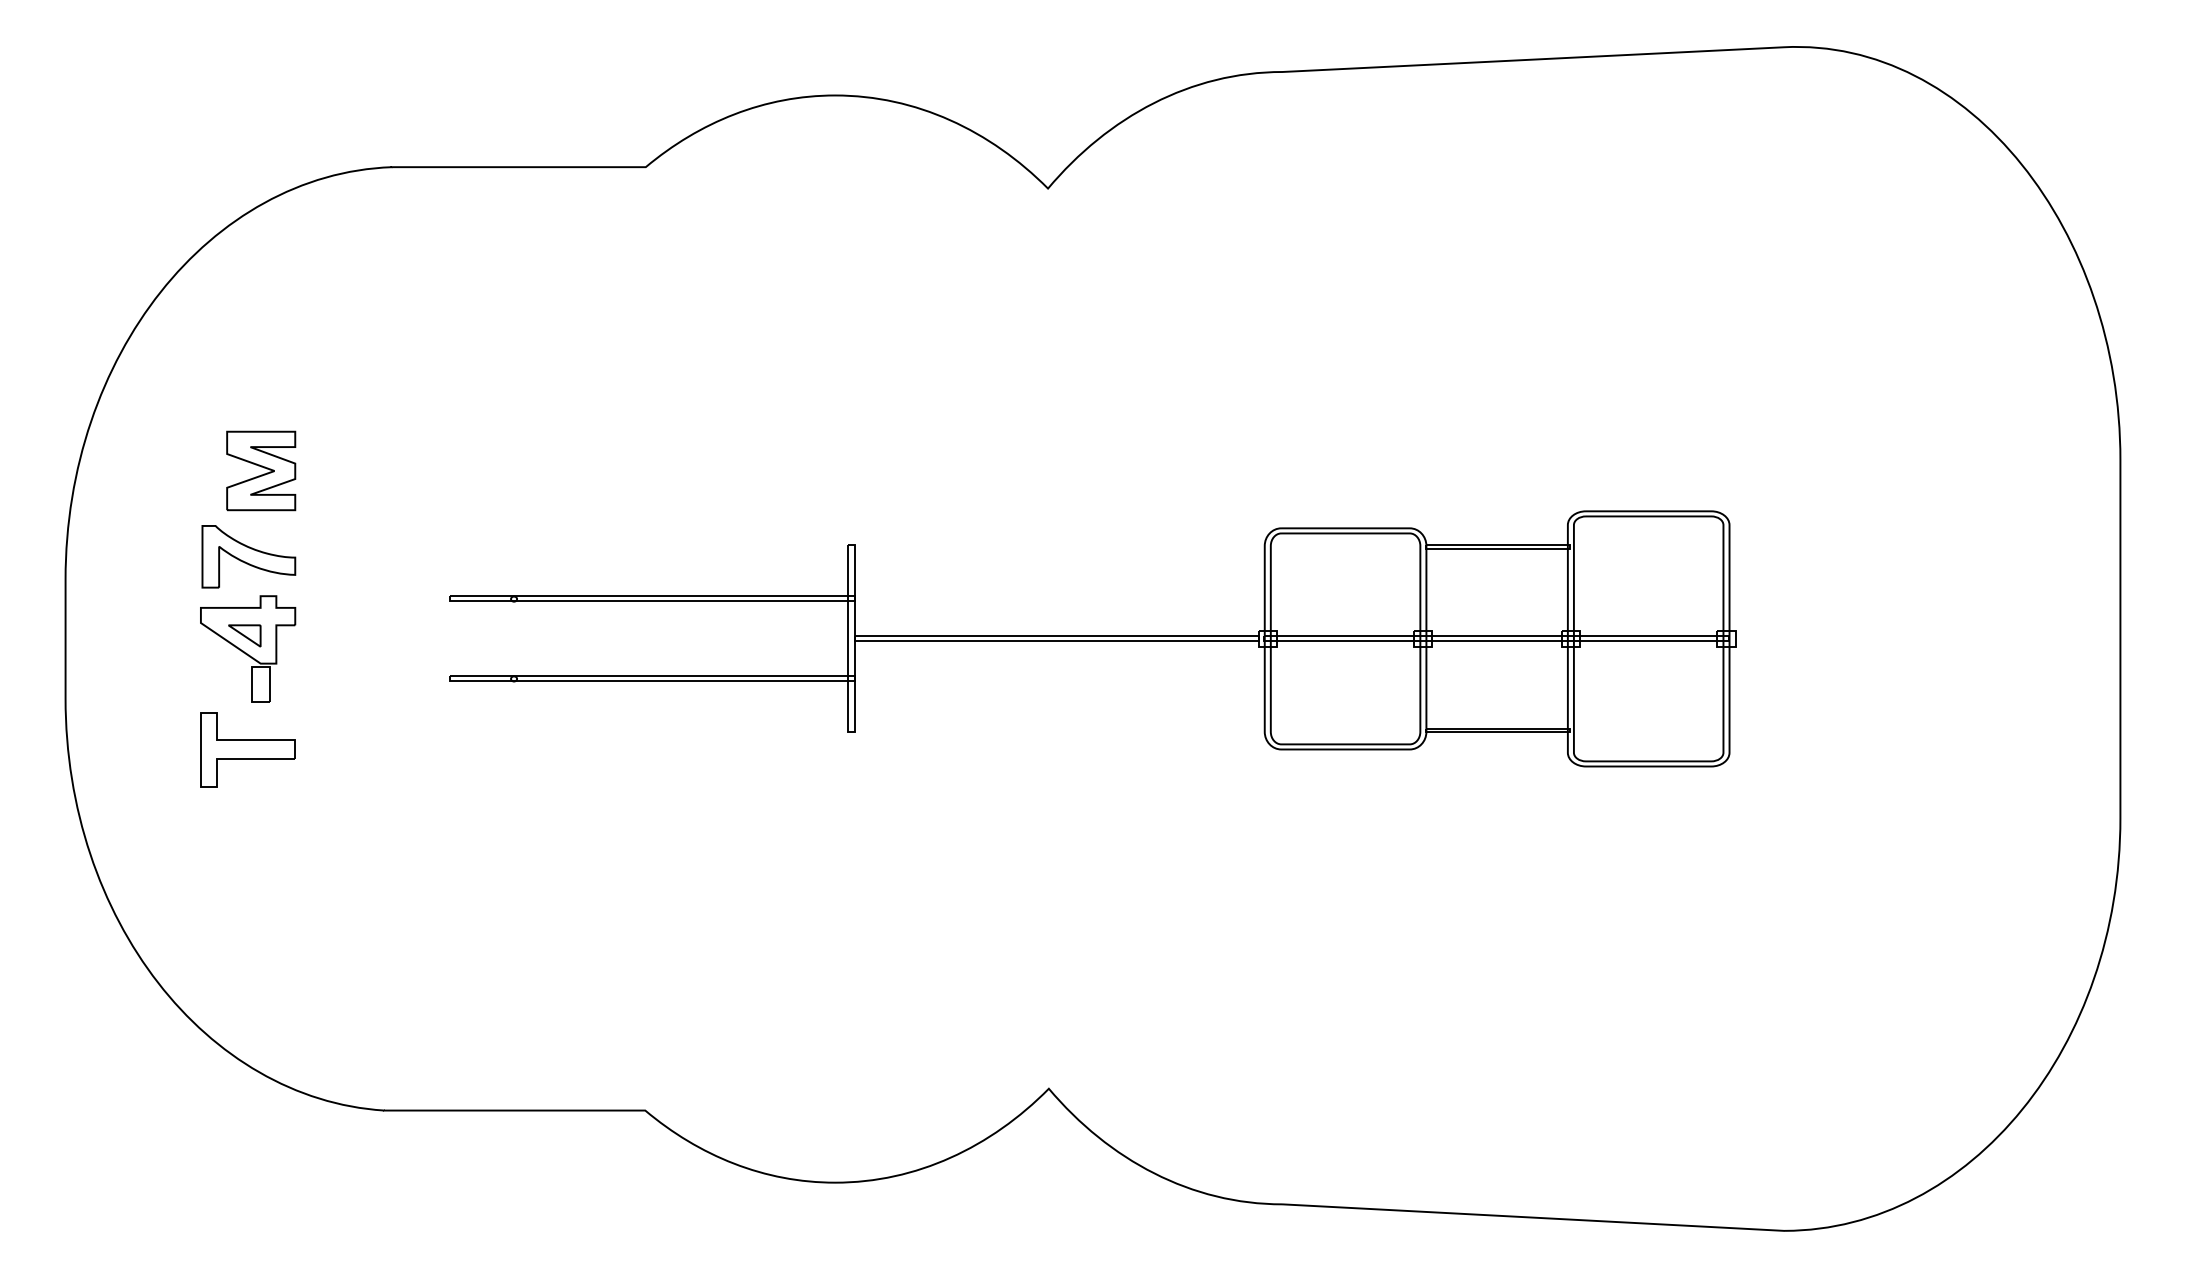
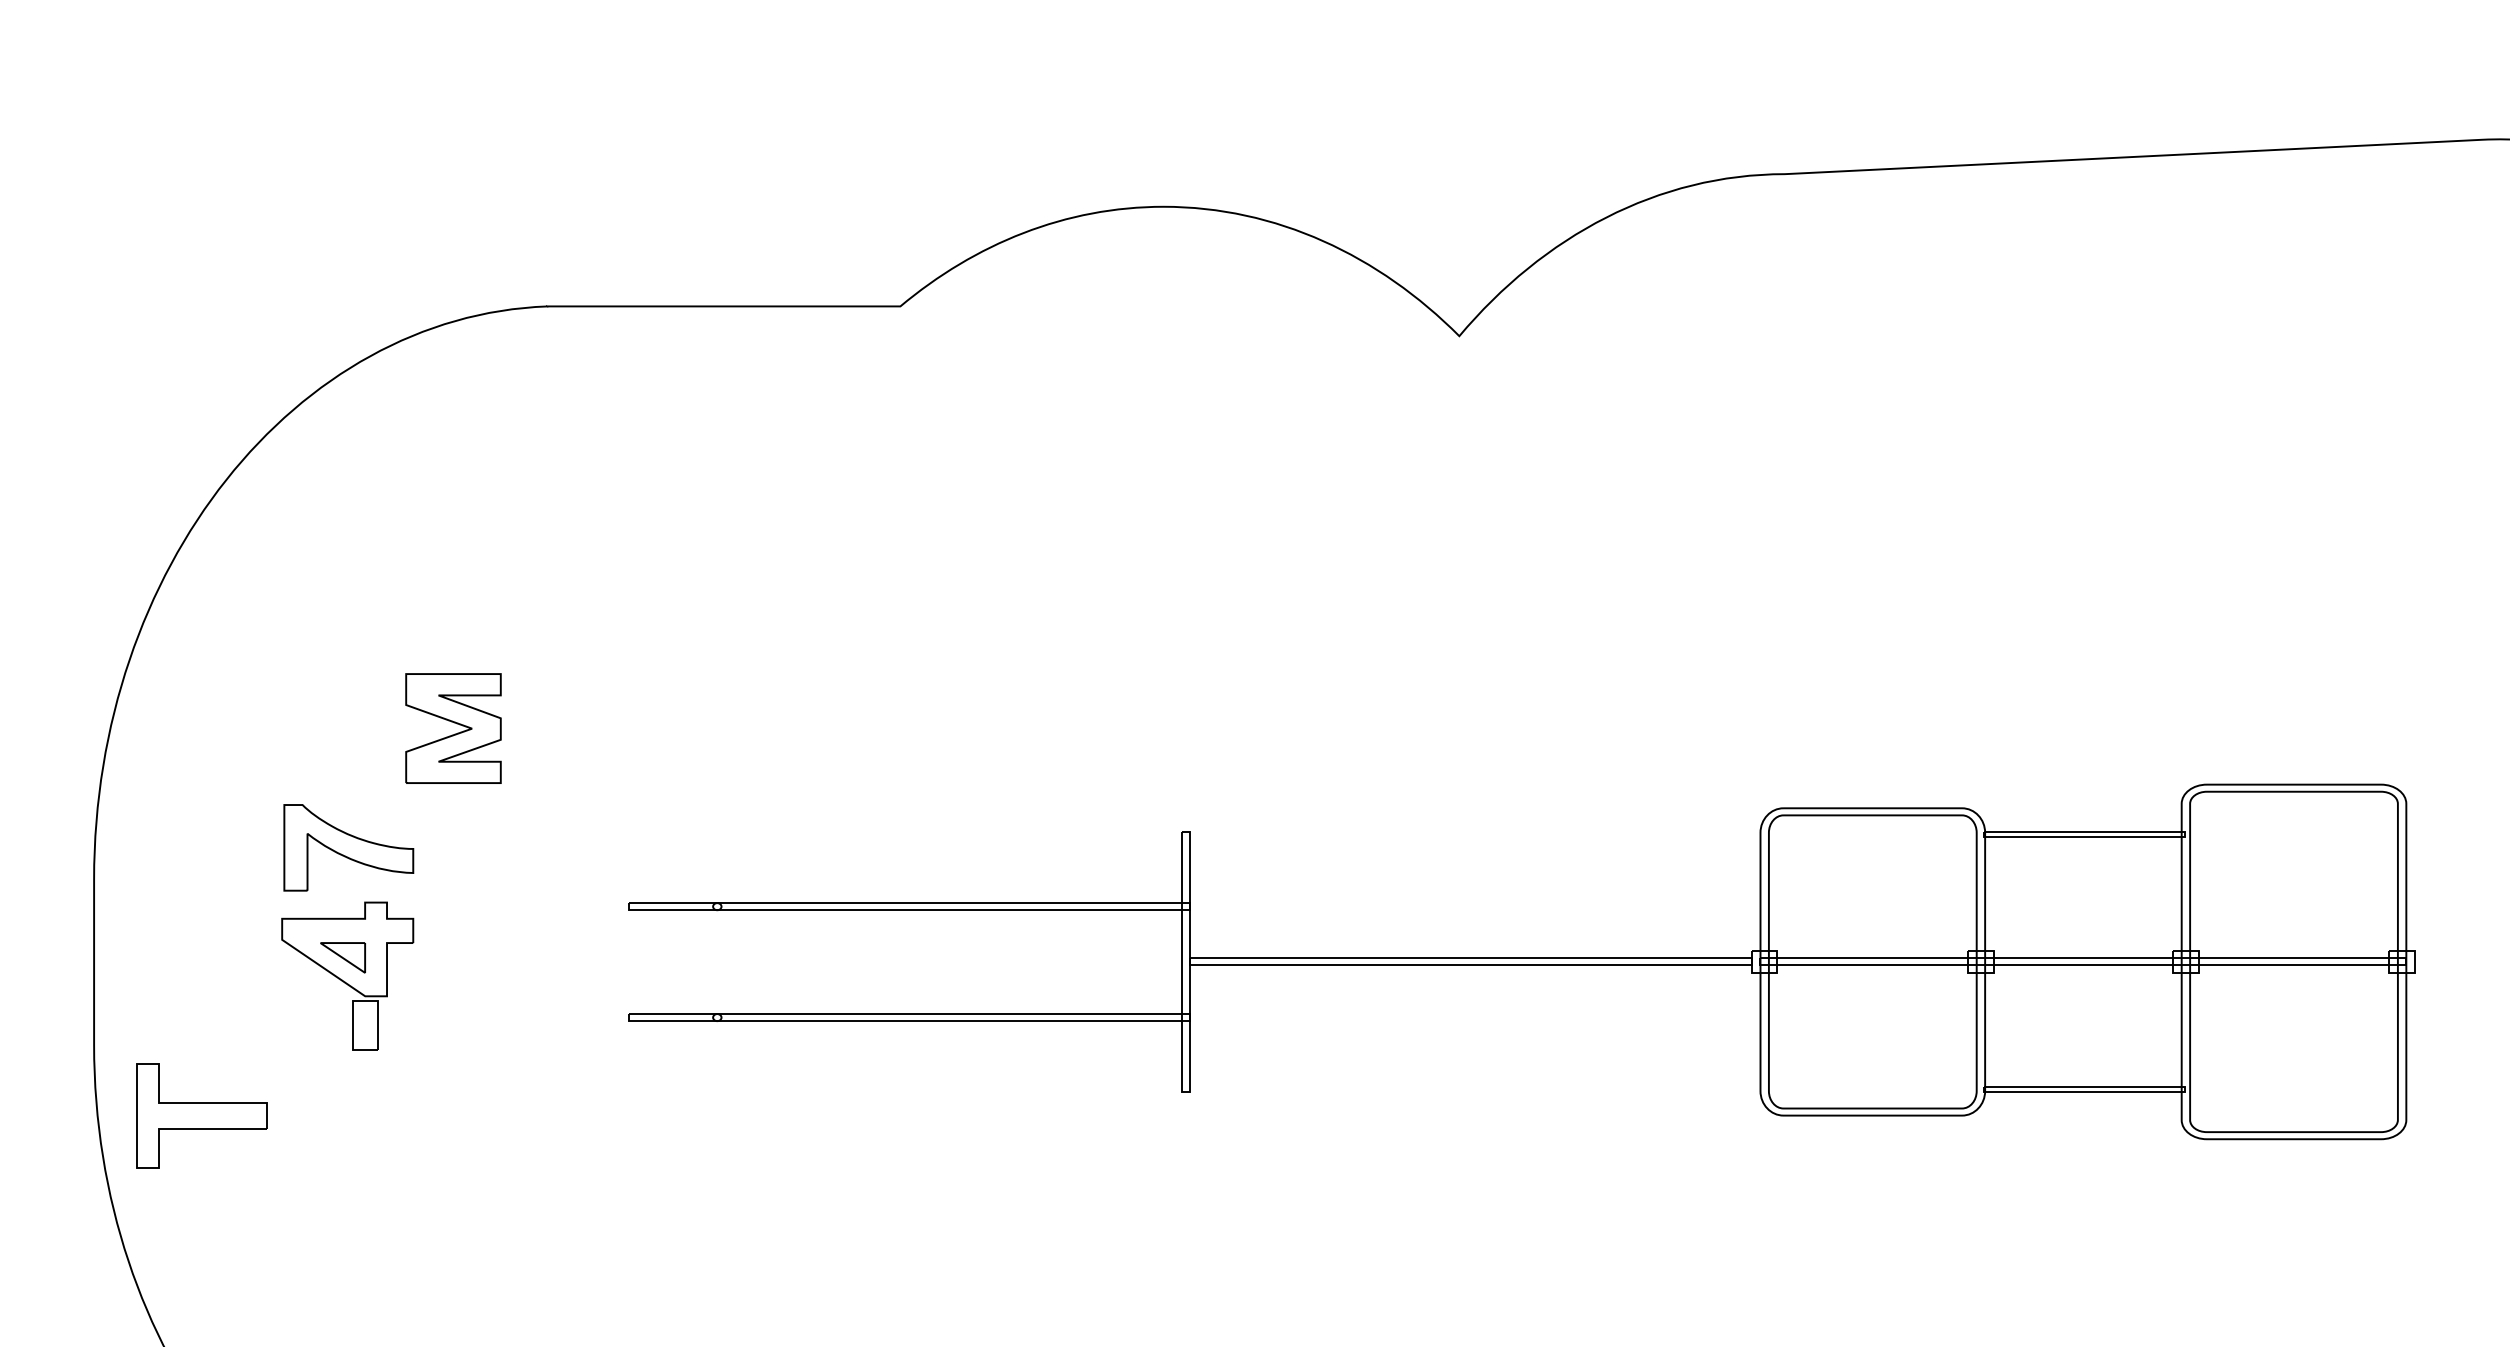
part: (261, 470) -> (453, 727), moved
part: (247, 749) -> (201, 1115), moved

